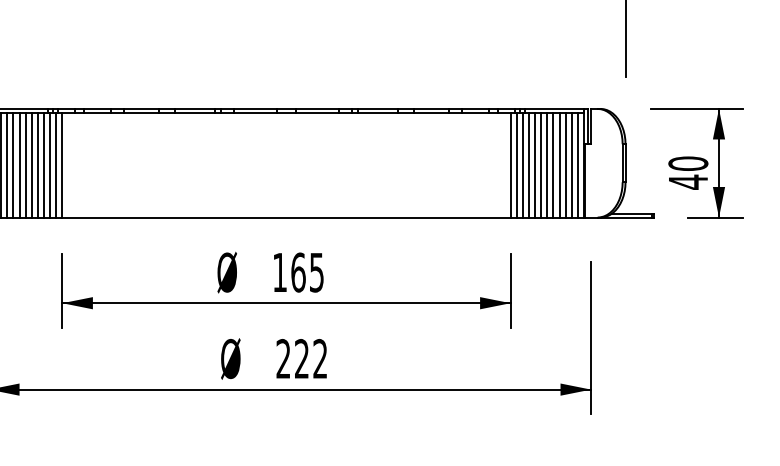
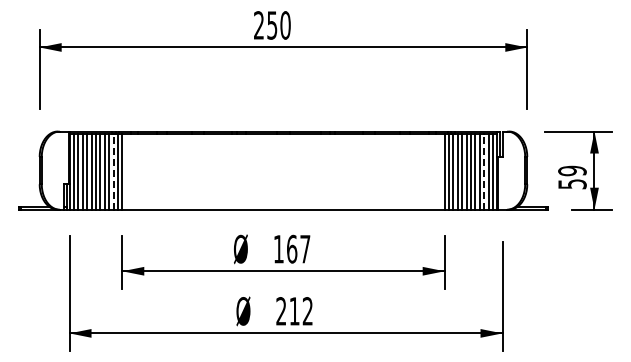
line: (50, 165) -> (113, 172), solid -> dashed
line: (566, 165) -> (484, 172), solid -> dashed
text: (688, 172) -> (572, 177), 40 -> 59
text: (317, 272) -> (305, 249), 165 -> 167
text: (301, 359) -> (294, 311), 222 -> 212

